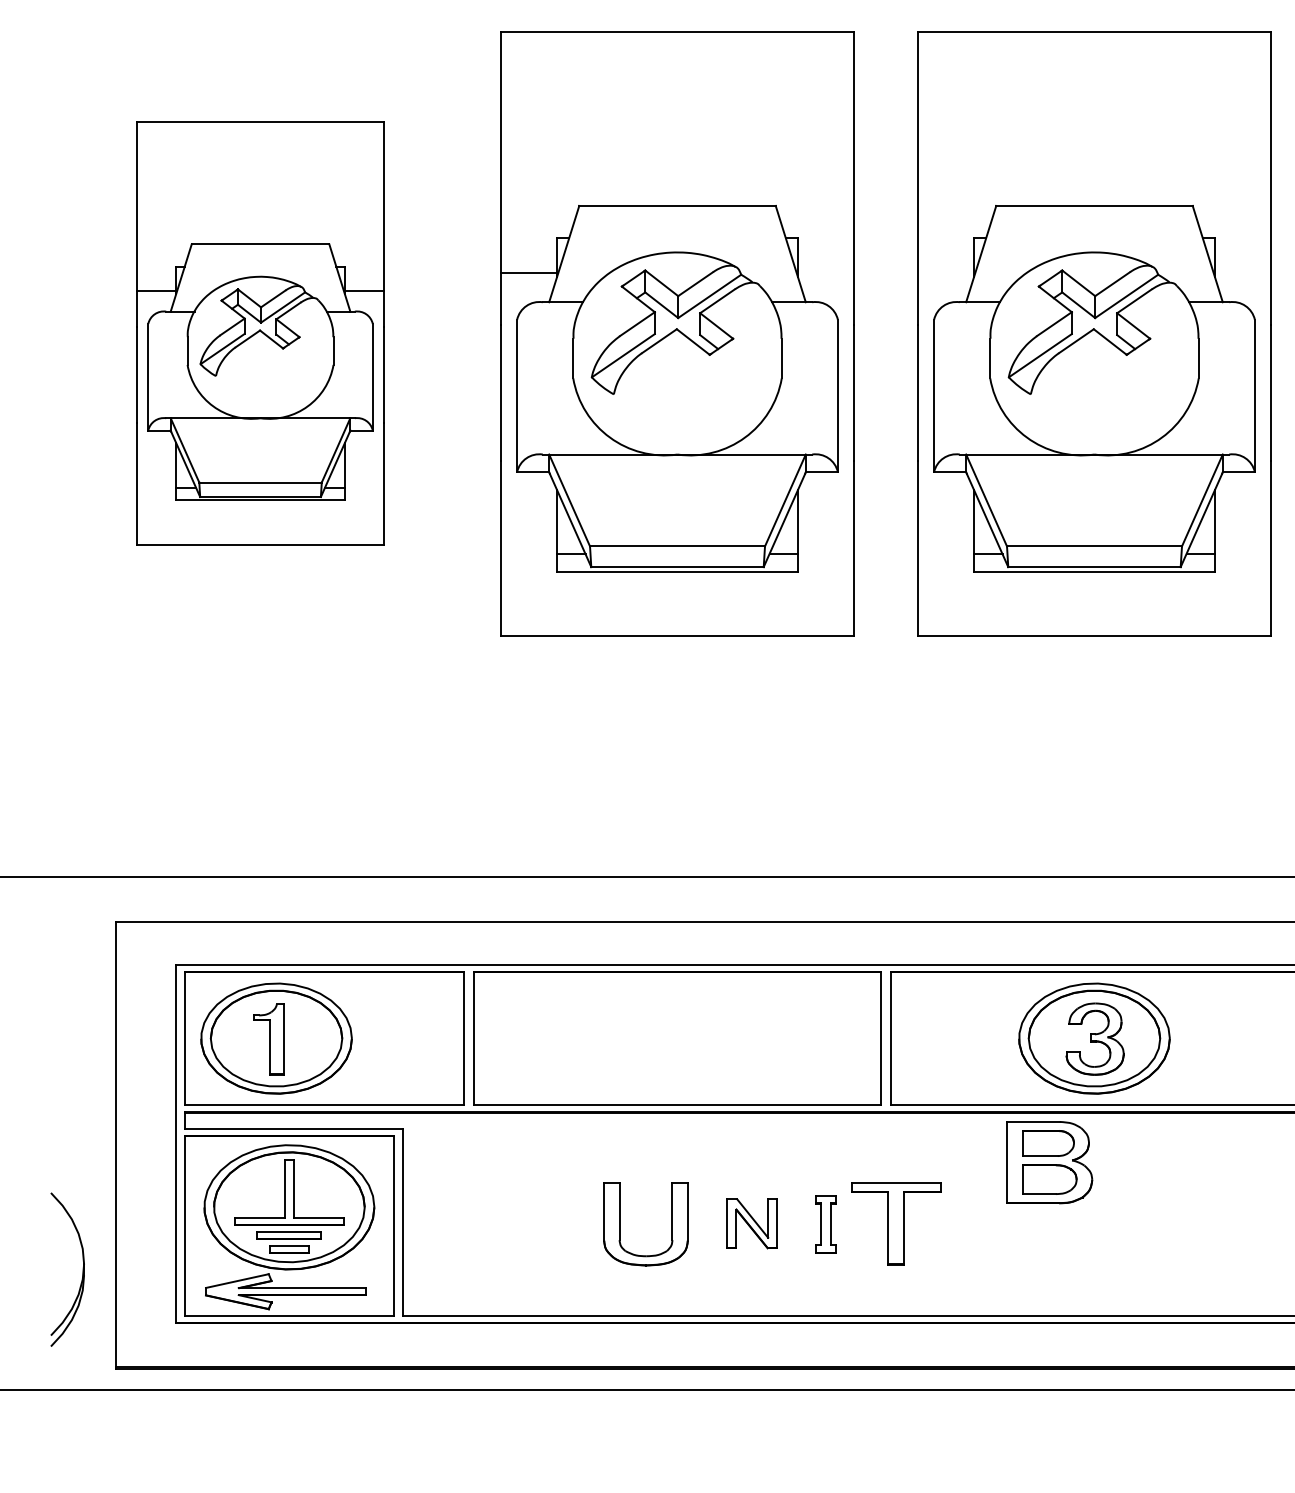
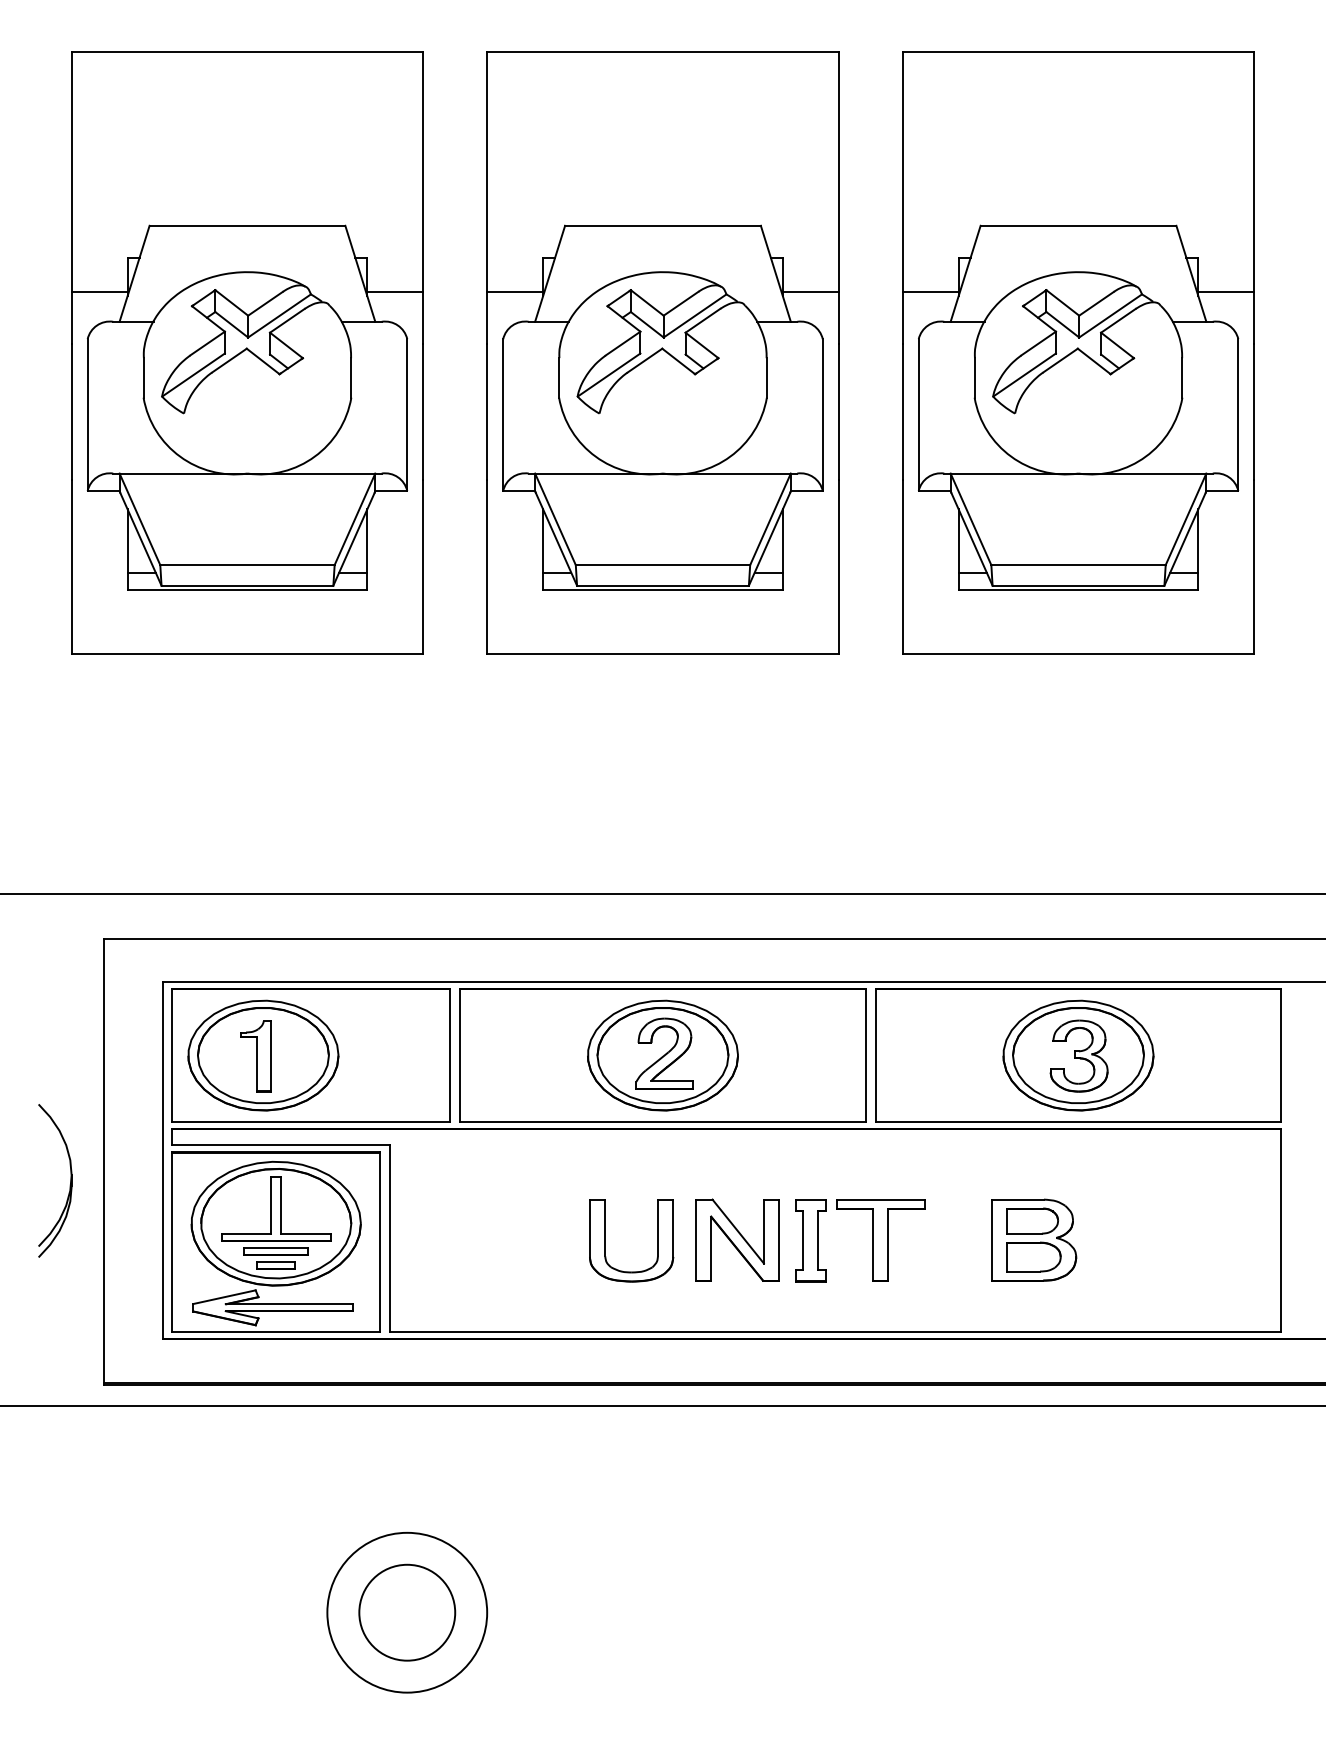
line: (825, 272) -> (810, 292), added
line: (945, 272) -> (930, 292), added
line: (1242, 272) -> (1226, 292), added
part: (260, 333) -> (247, 352), size x1.43
part: (677, 1038) -> (662, 1055), added
part: (1050, 1161) -> (1034, 1239), moved
part: (752, 1223) -> (737, 1239), size x1.67
part: (825, 1224) -> (810, 1240), size x1.43
part: (81, 1274) -> (69, 1185), moved

